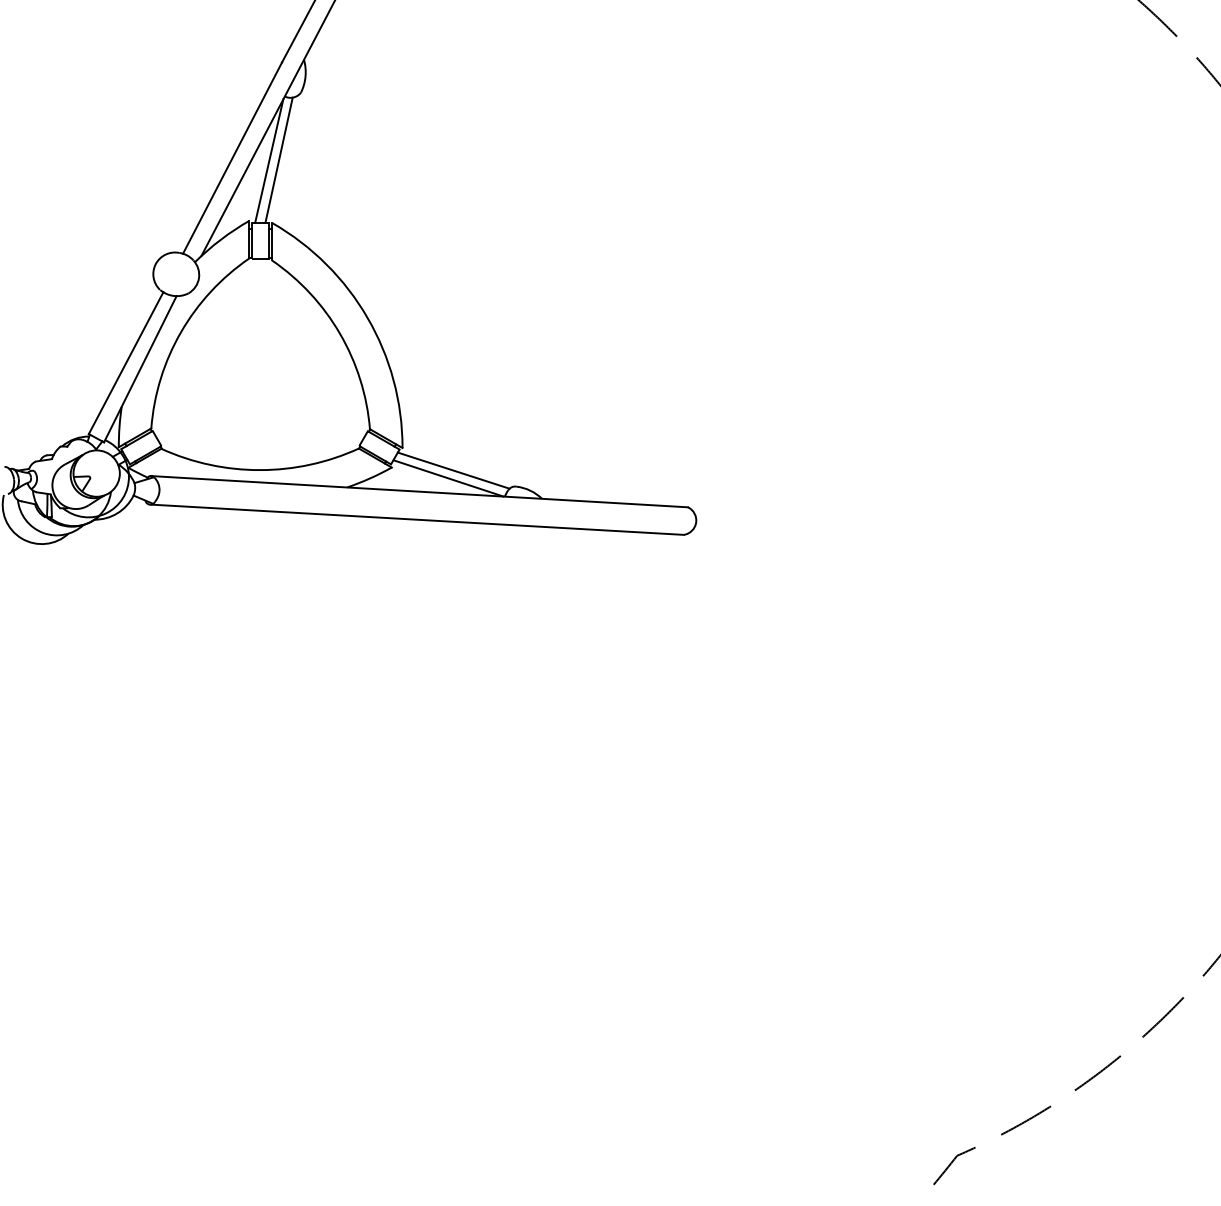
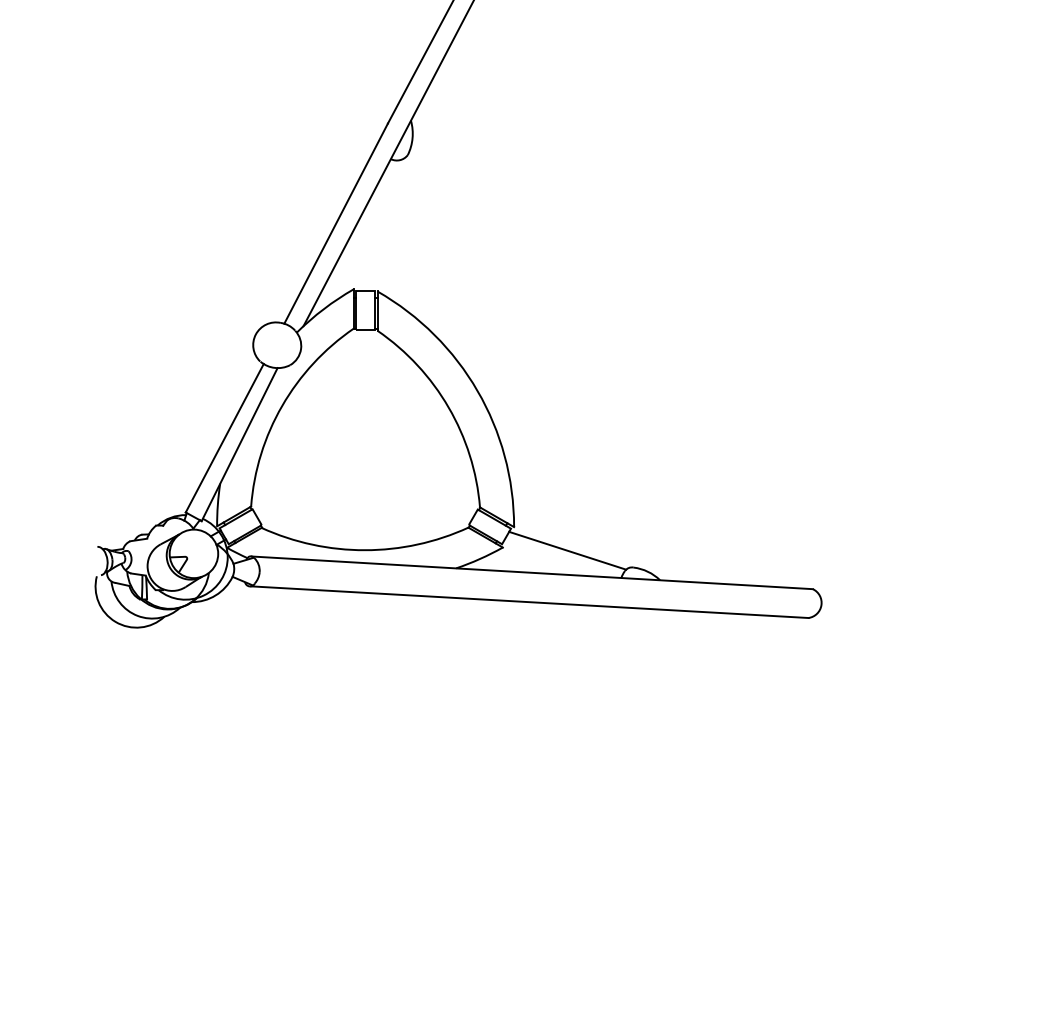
line: (278, 159) -> (384, 225), removed
line: (269, 160) -> (374, 226), removed
line: (448, 478) -> (562, 558), removed

